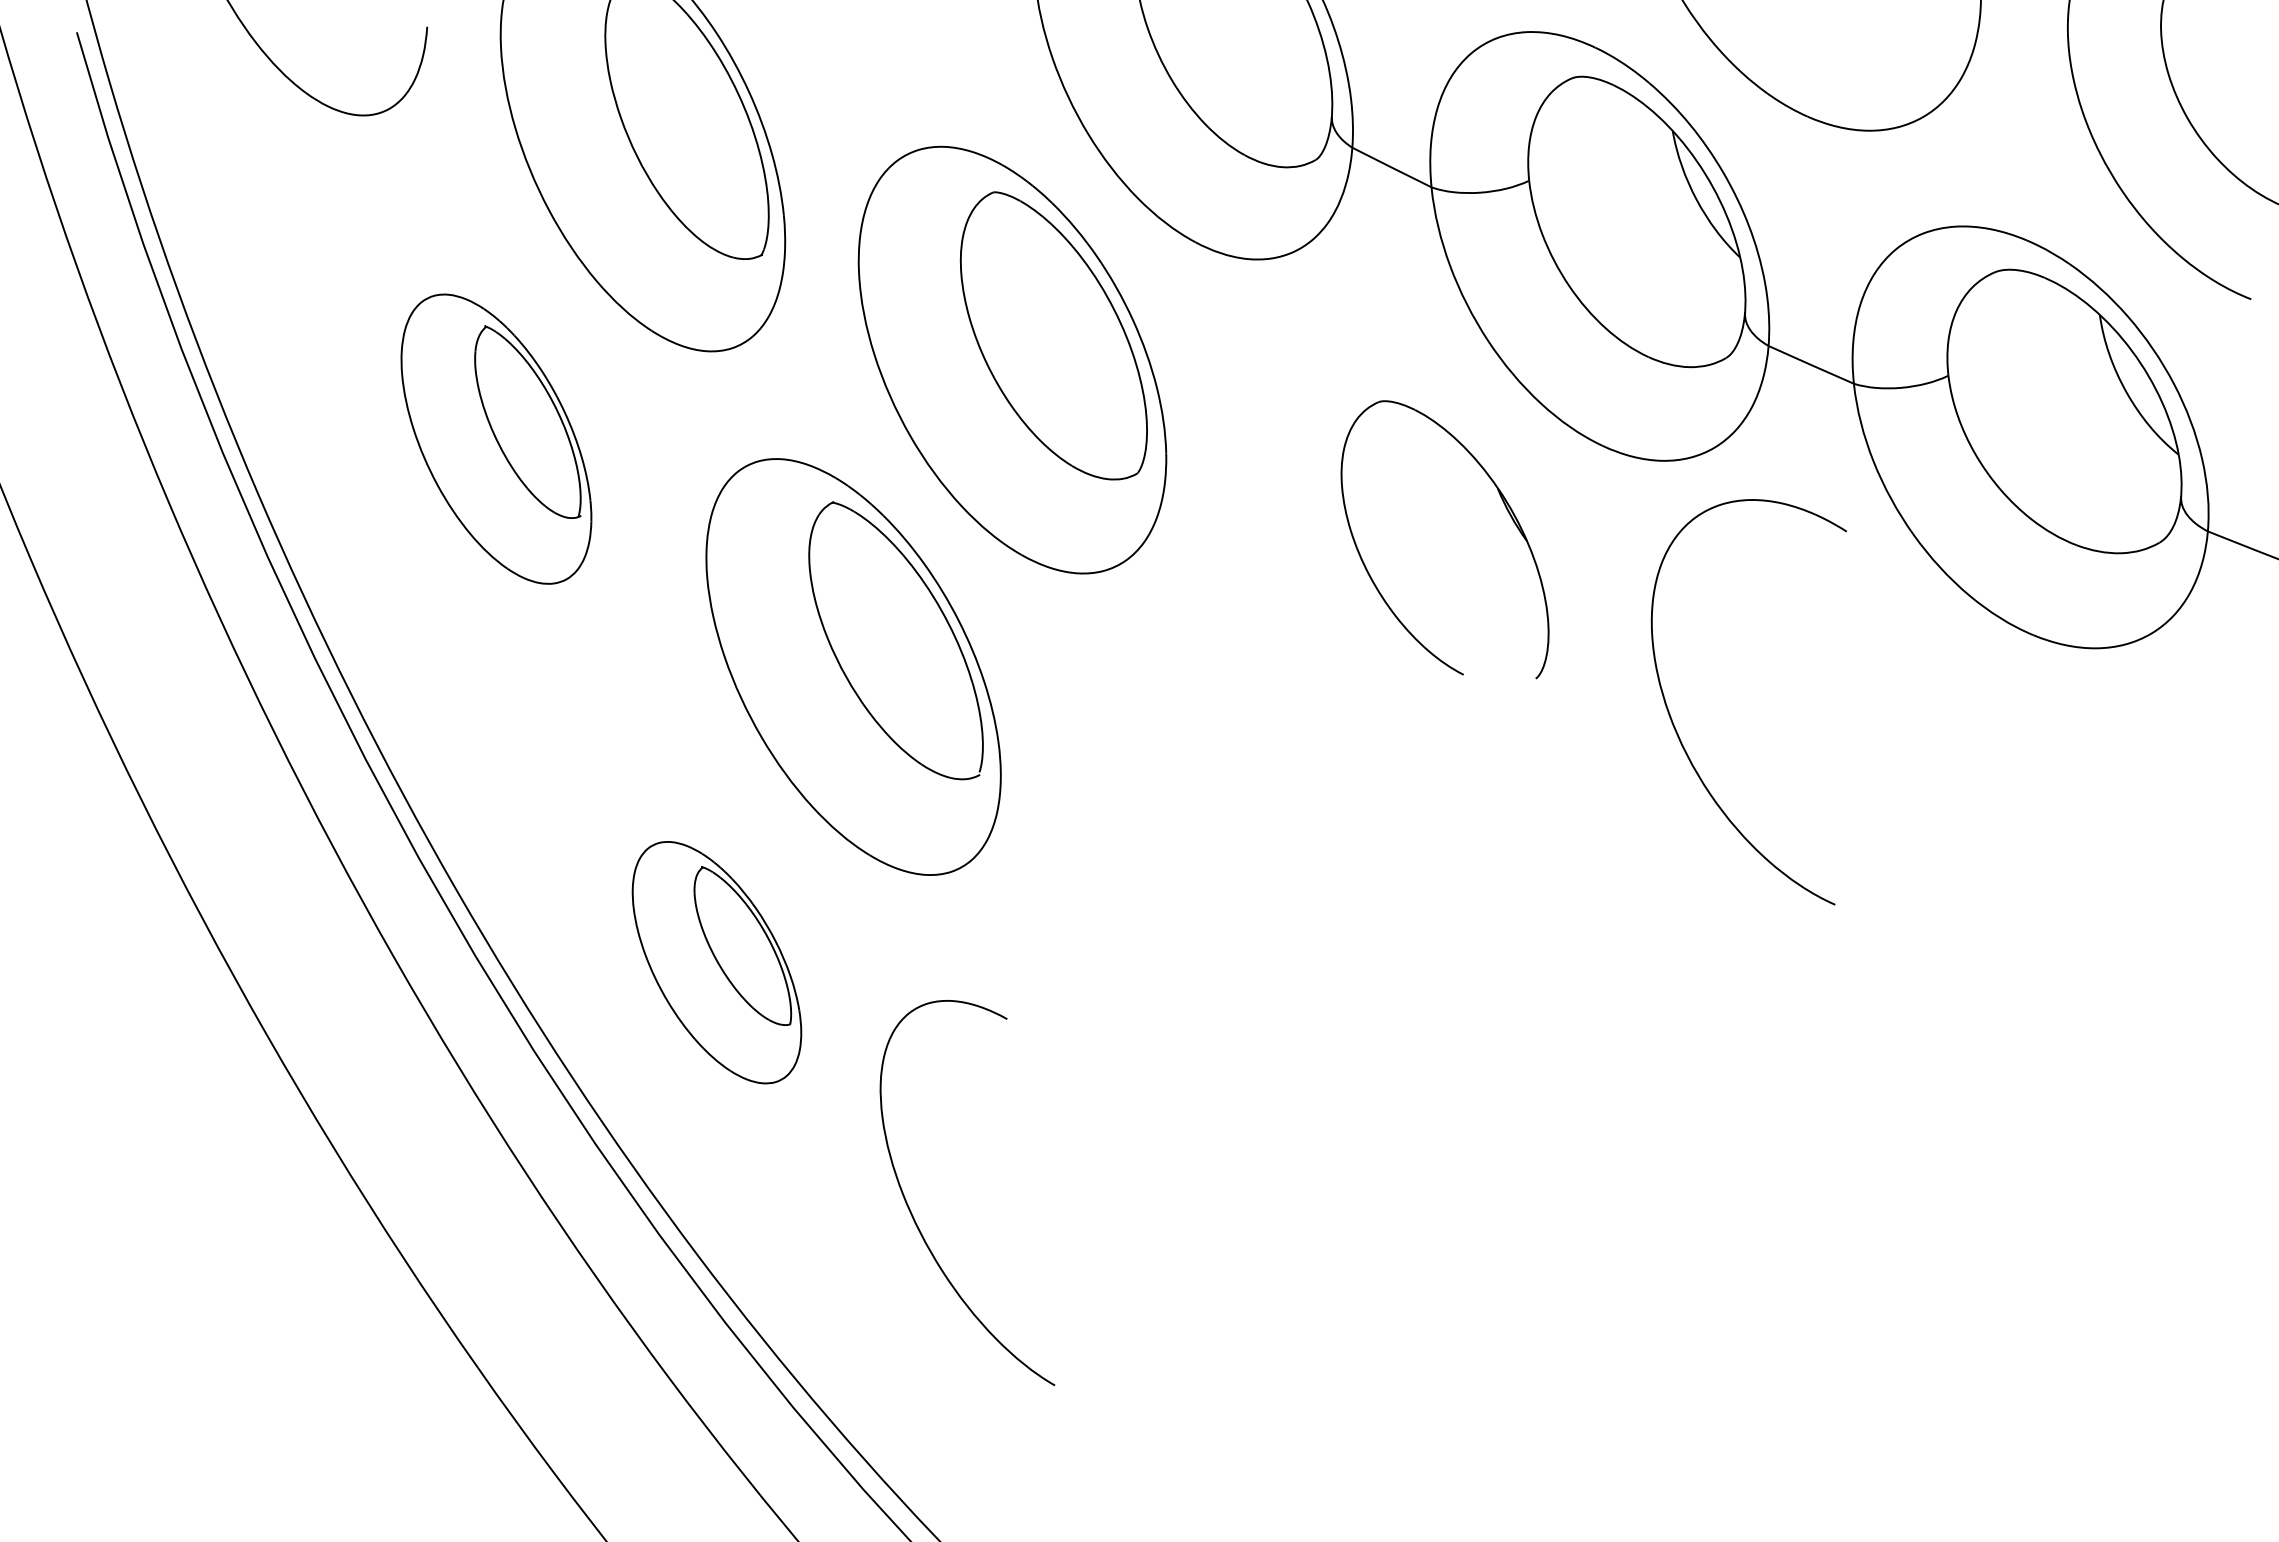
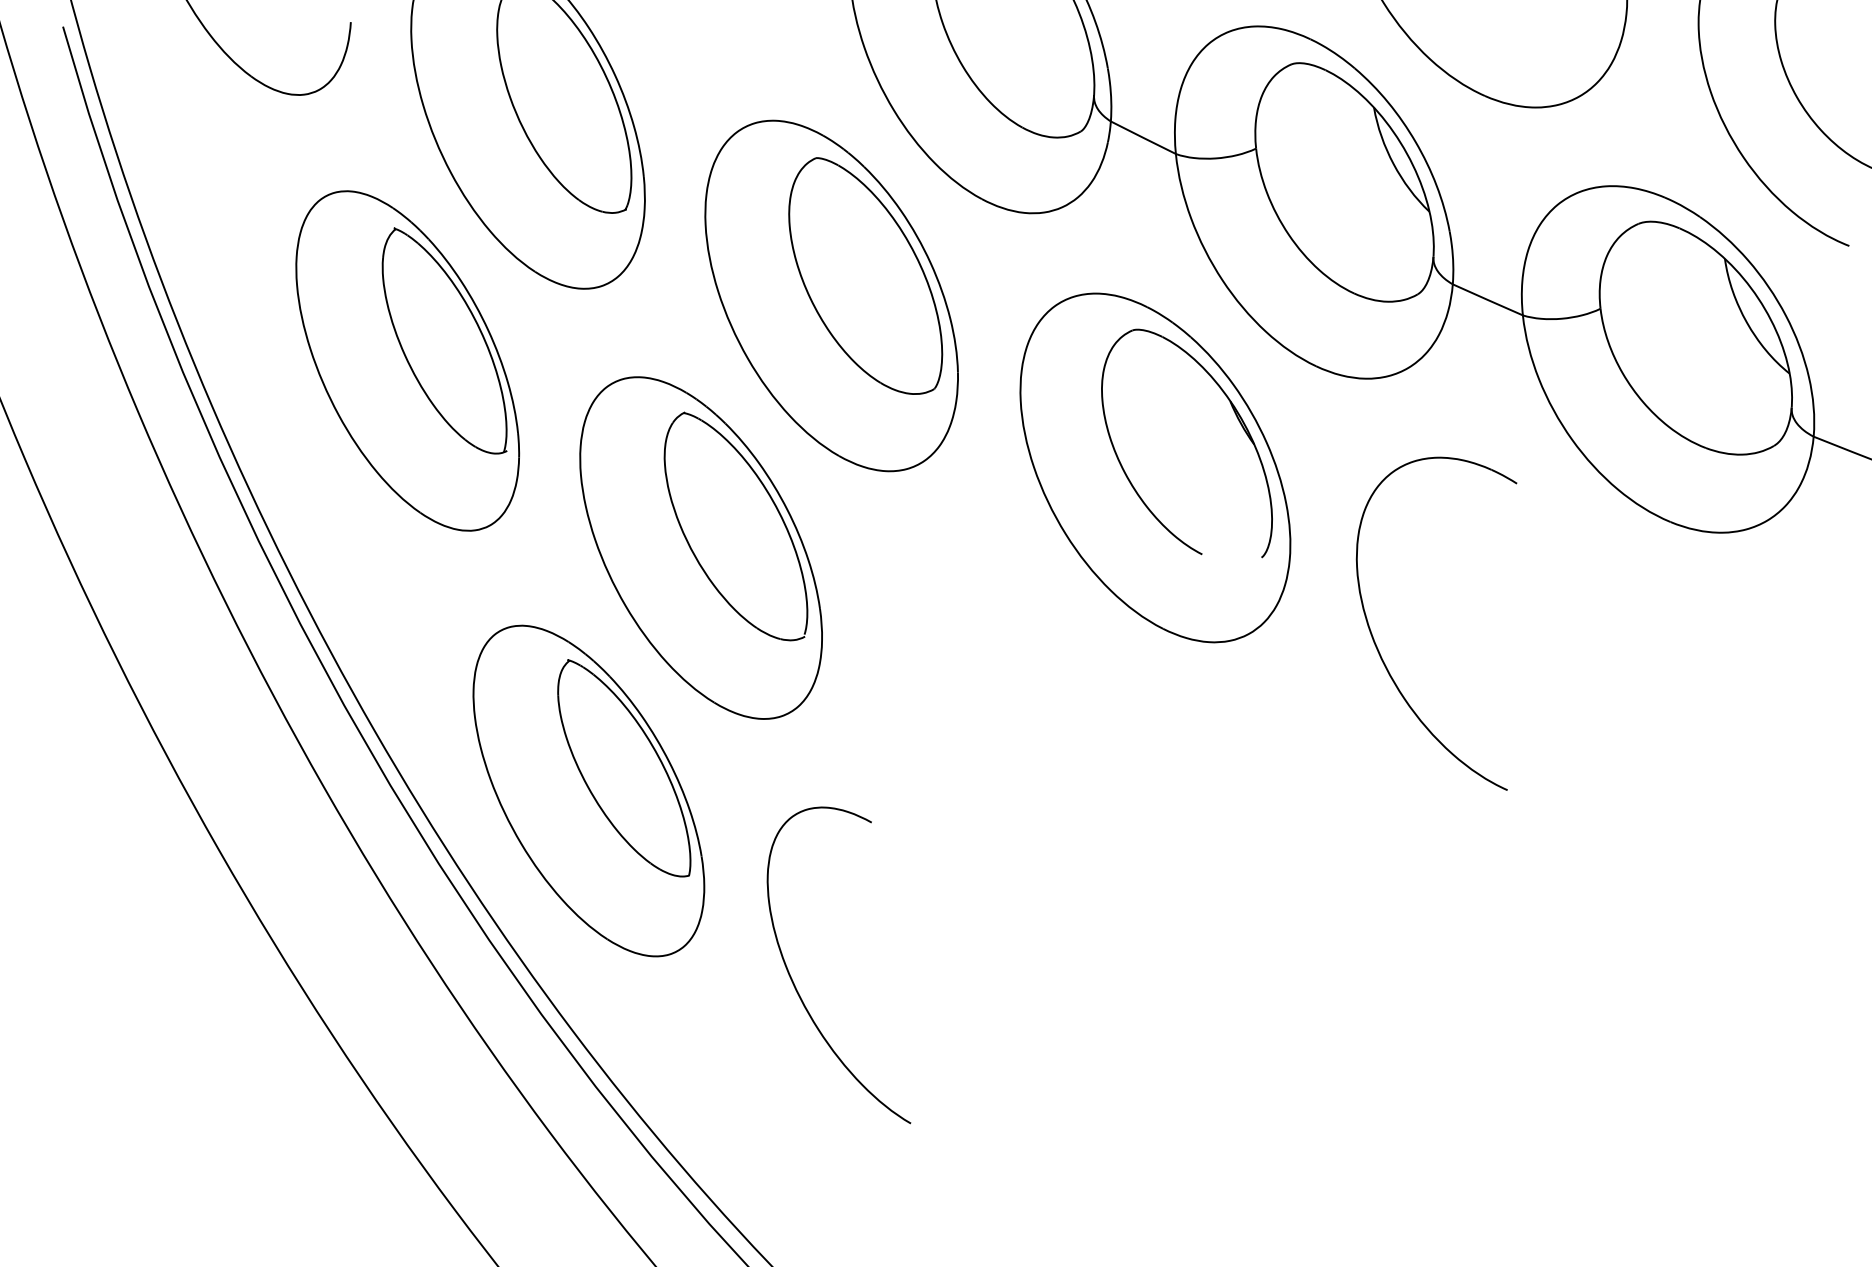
part: (496, 438) -> (407, 360), size x1.43
part: (1406, 569) -> (1155, 467), added
part: (1678, 733) -> (1378, 649), moved
part: (716, 962) -> (588, 790), size x1.67
part: (913, 1215) -> (794, 983), moved

